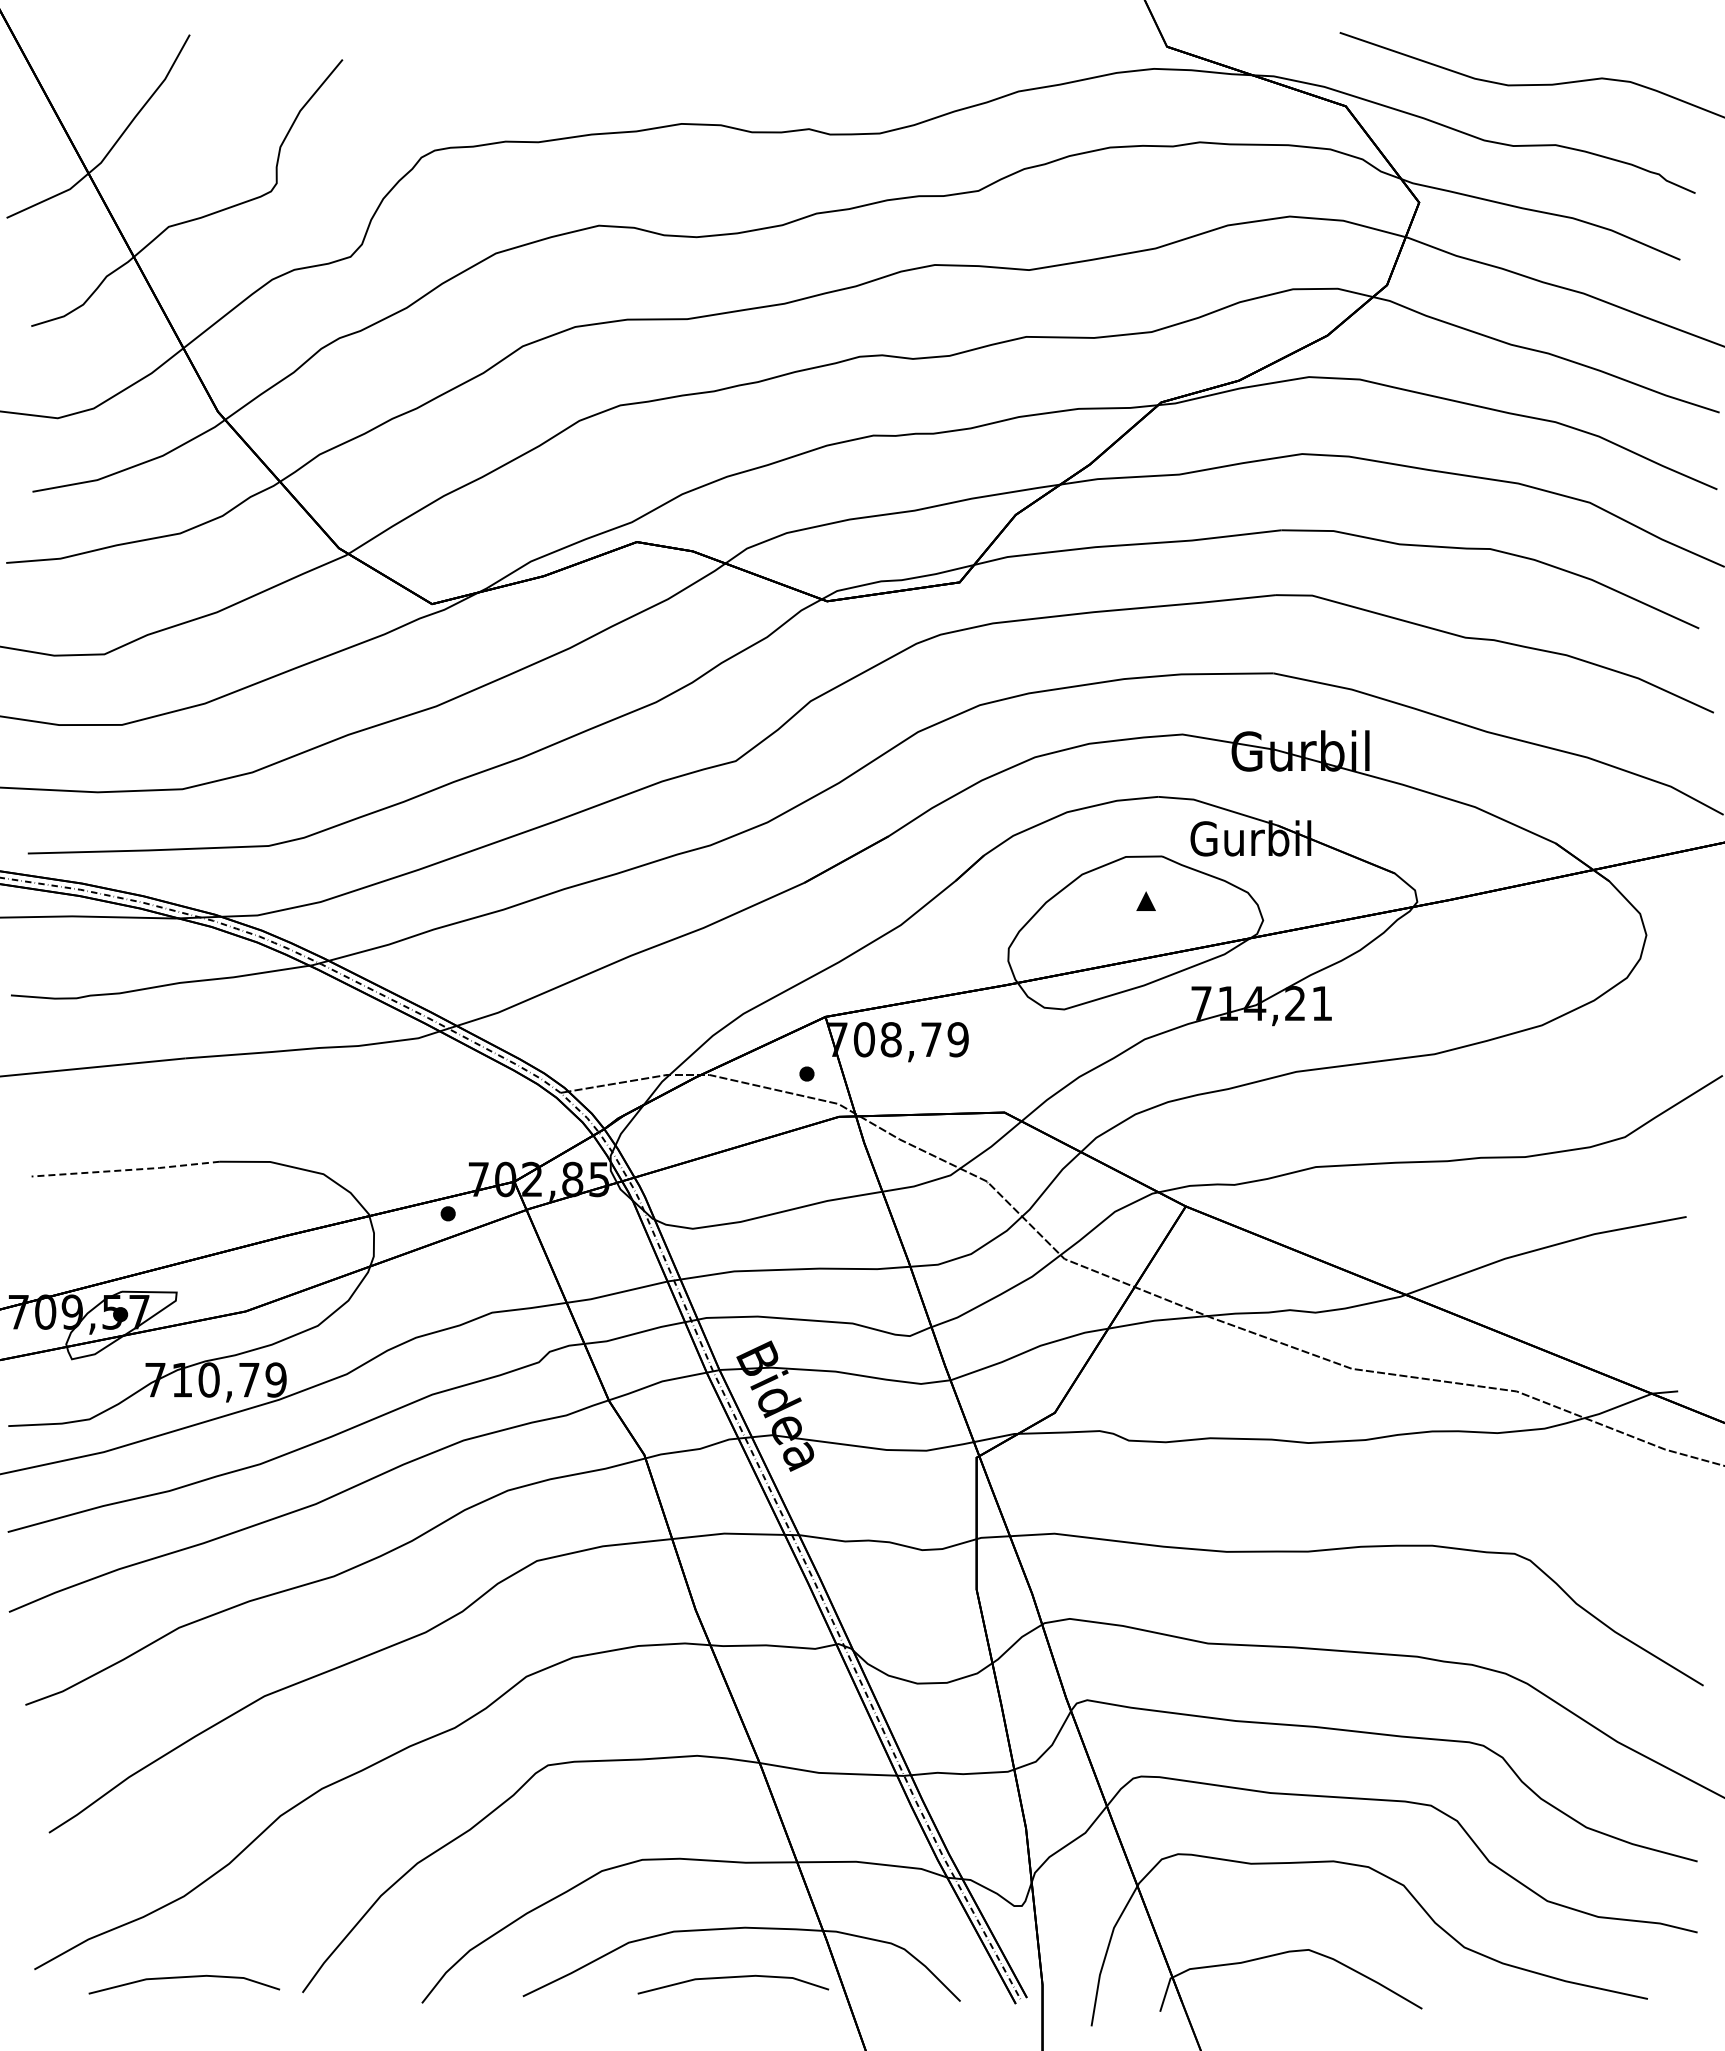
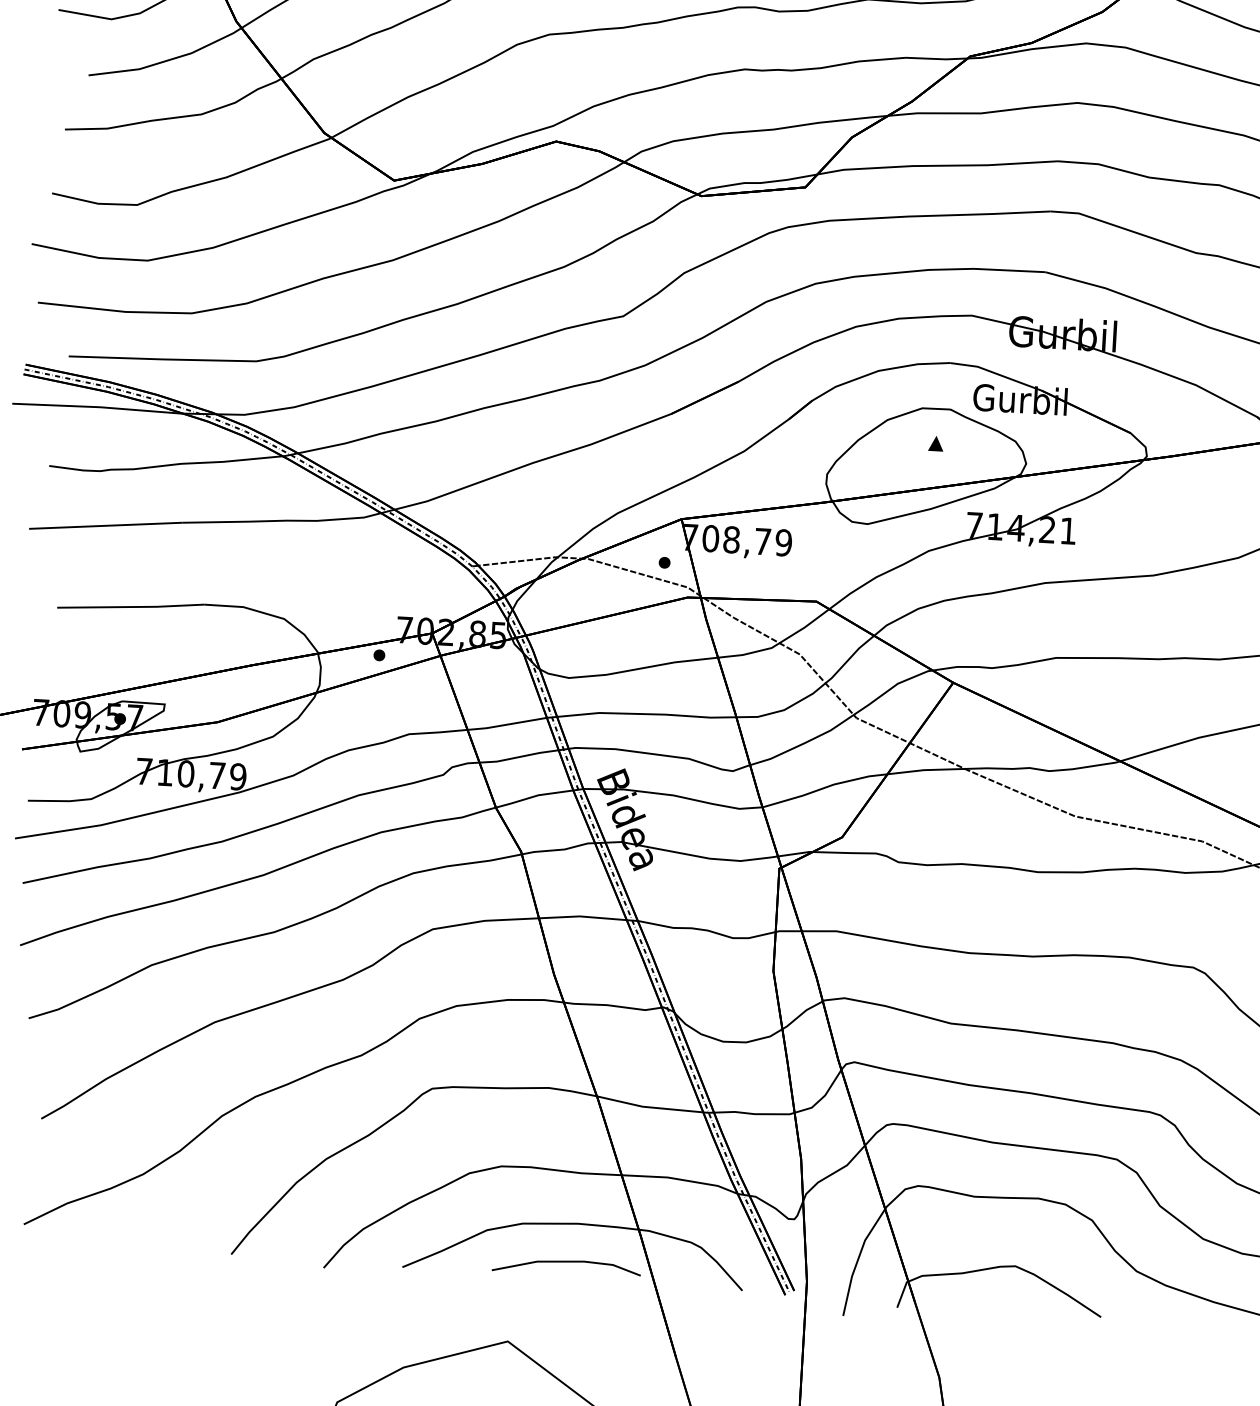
line: (125, 1170) -> (130, 607), dashed -> solid
line: (182, 1978) -> (138, 1238), removed

